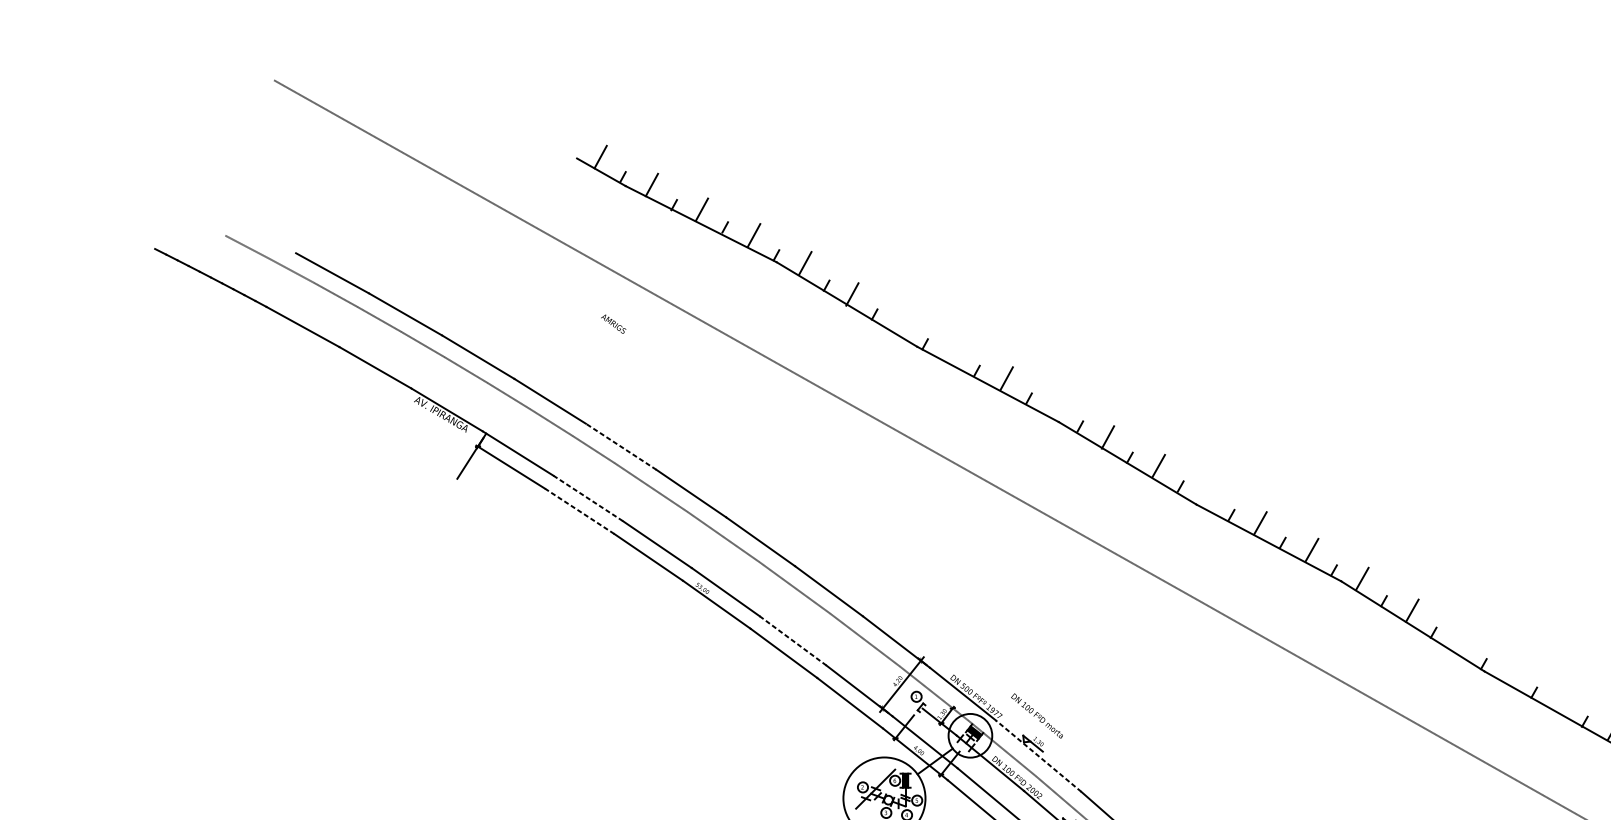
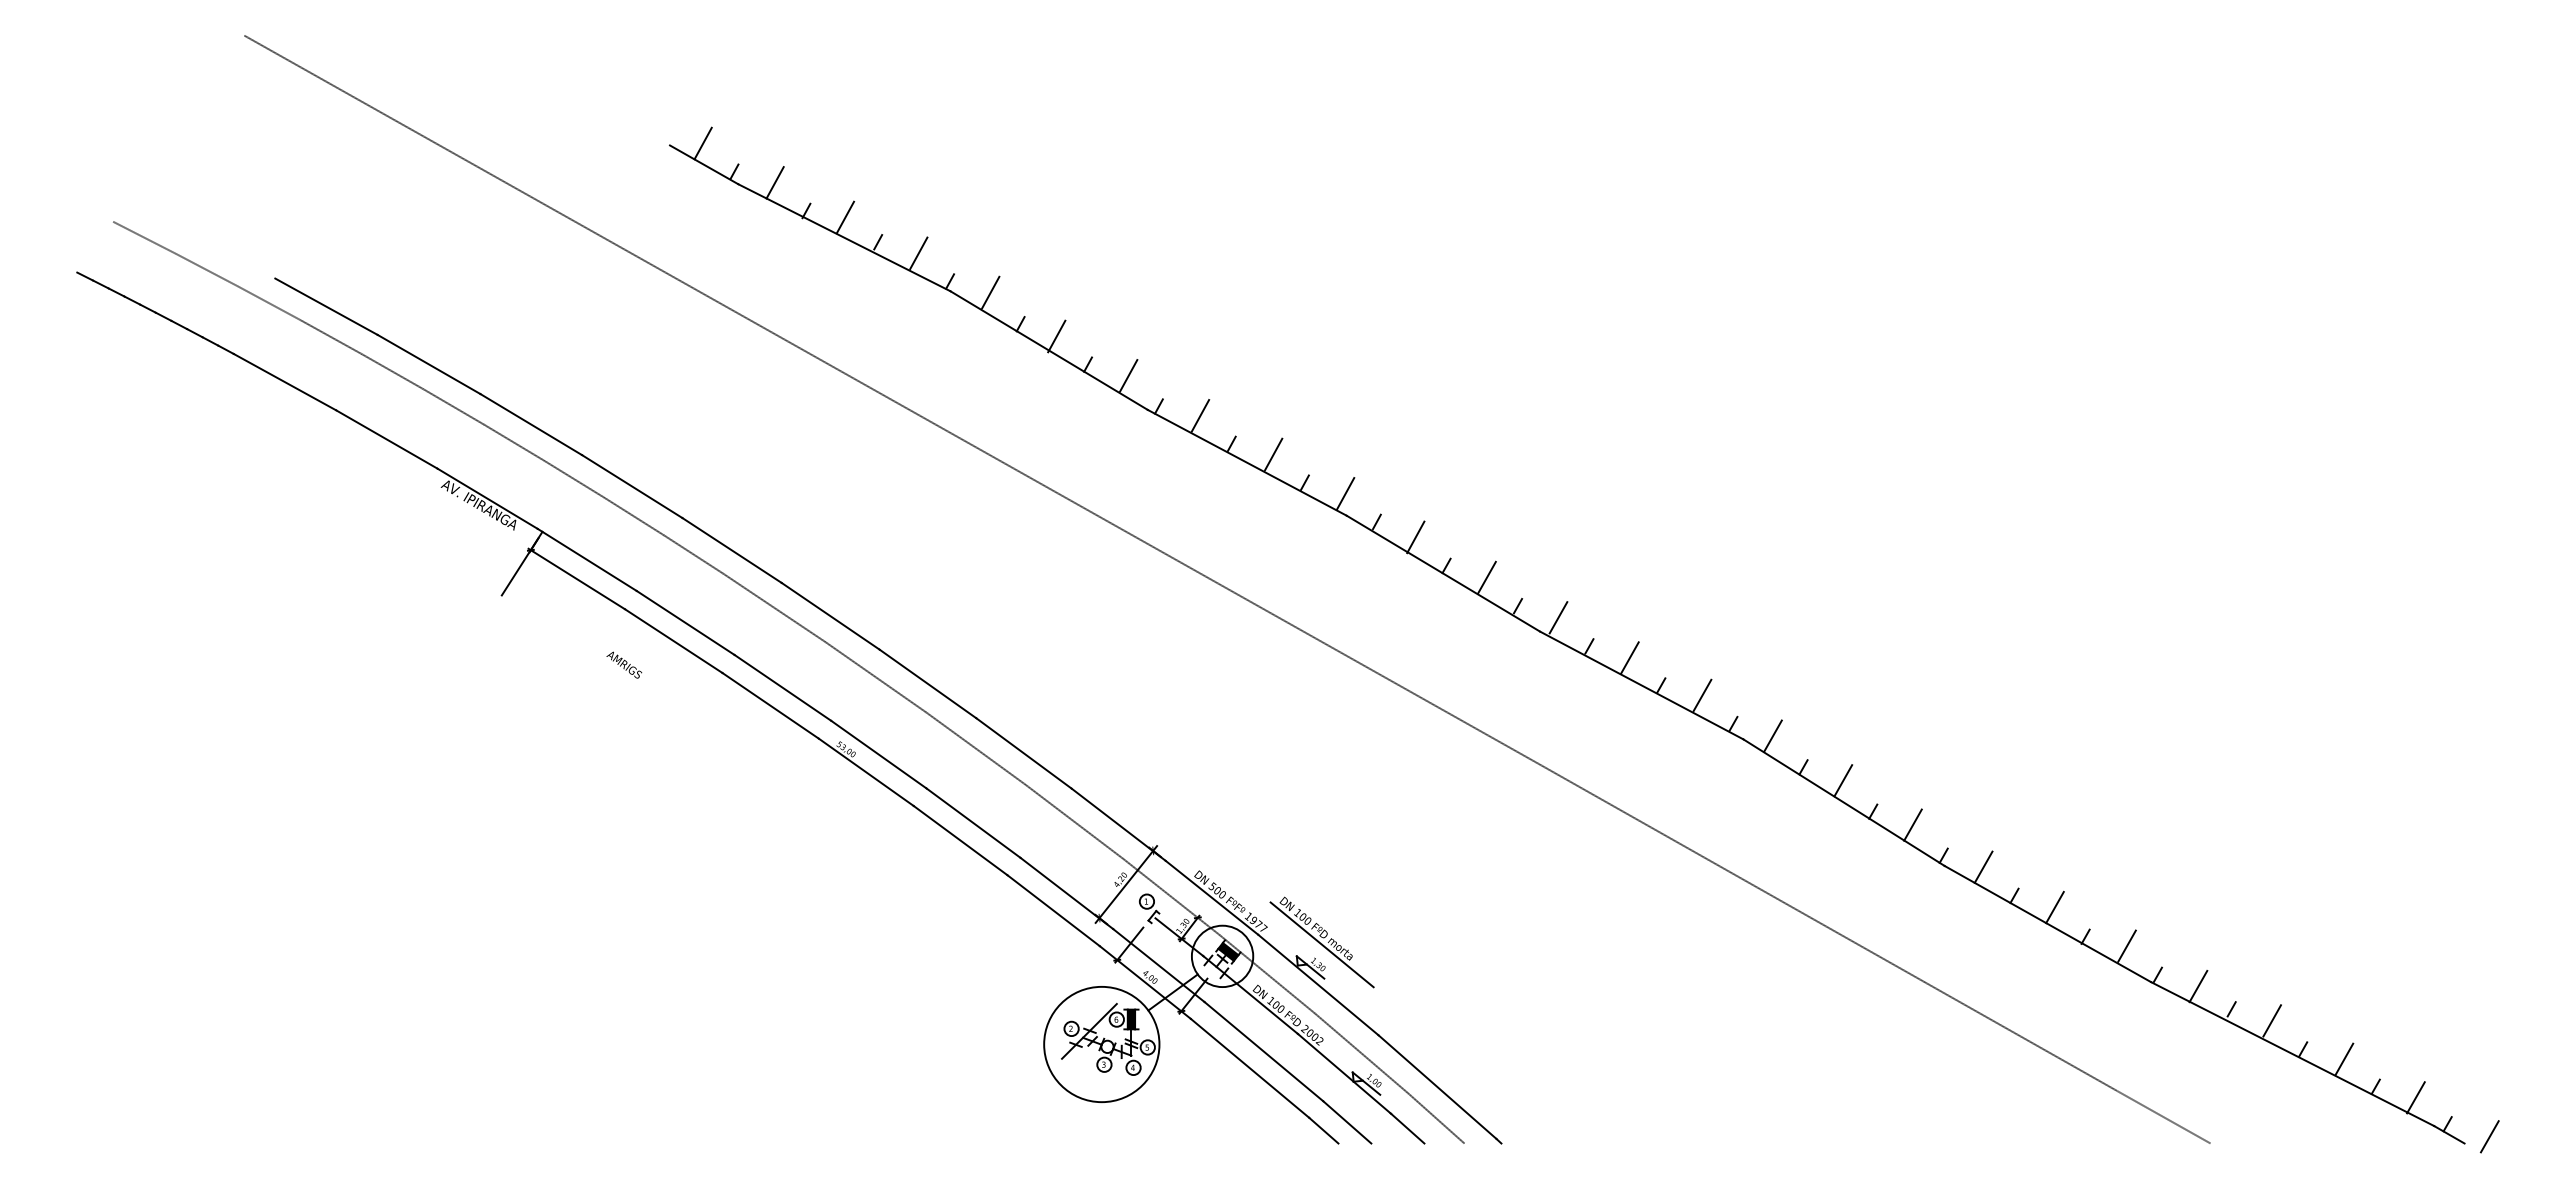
line: (202, 224) -> (144, 237), added
line: (903, 322) -> (1128, 375), added
text: (613, 323) -> (624, 664), moved
line: (954, 350) -> (1200, 415), added
line: (1057, 406) -> (1345, 493), added
line: (620, 446) -> (731, 550), dashed -> solid
line: (1209, 494) -> (1558, 617), added
line: (588, 498) -> (685, 622), dashed -> solid
line: (579, 510) -> (673, 640), dashed -> solid
line: (793, 640) -> (973, 822), dashed -> solid
line: (1461, 641) -> (1912, 824), added
line: (1512, 671) -> (1983, 866), added
line: (1562, 700) -> (2054, 907), added
line: (1040, 727) -> (1321, 944), added
line: (1038, 755) -> (1318, 984), dashed -> solid

